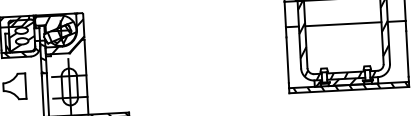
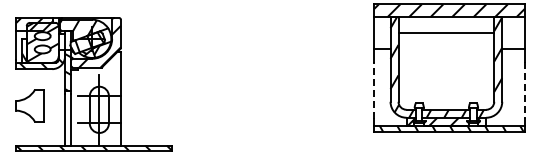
line: (343, 24) -> (446, 33), moved
line: (407, 53) -> (524, 90), solid -> dashed
line: (287, 60) -> (374, 90), solid -> dashed

